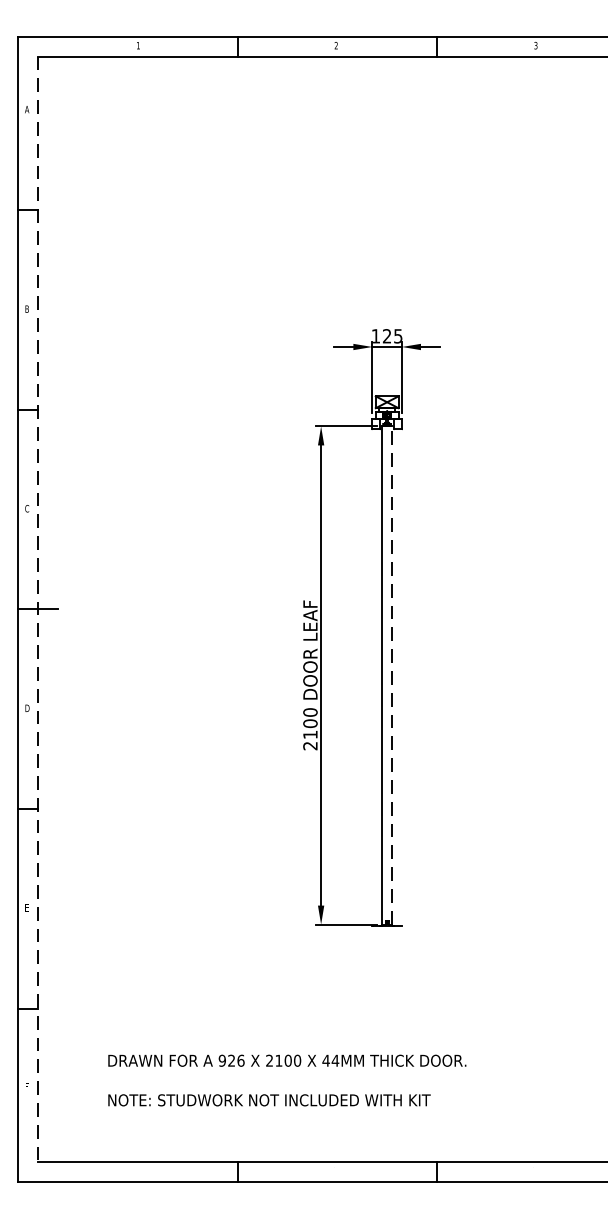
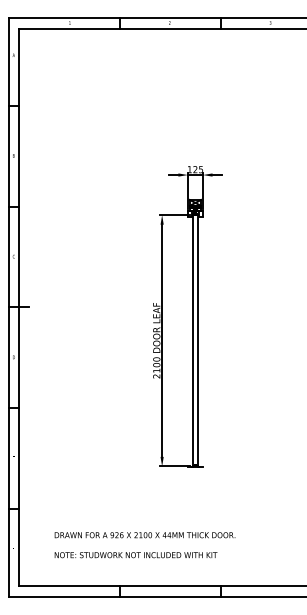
line: (38, 609) -> (19, 307), dashed -> solid
line: (393, 674) -> (198, 340), dashed -> solid

